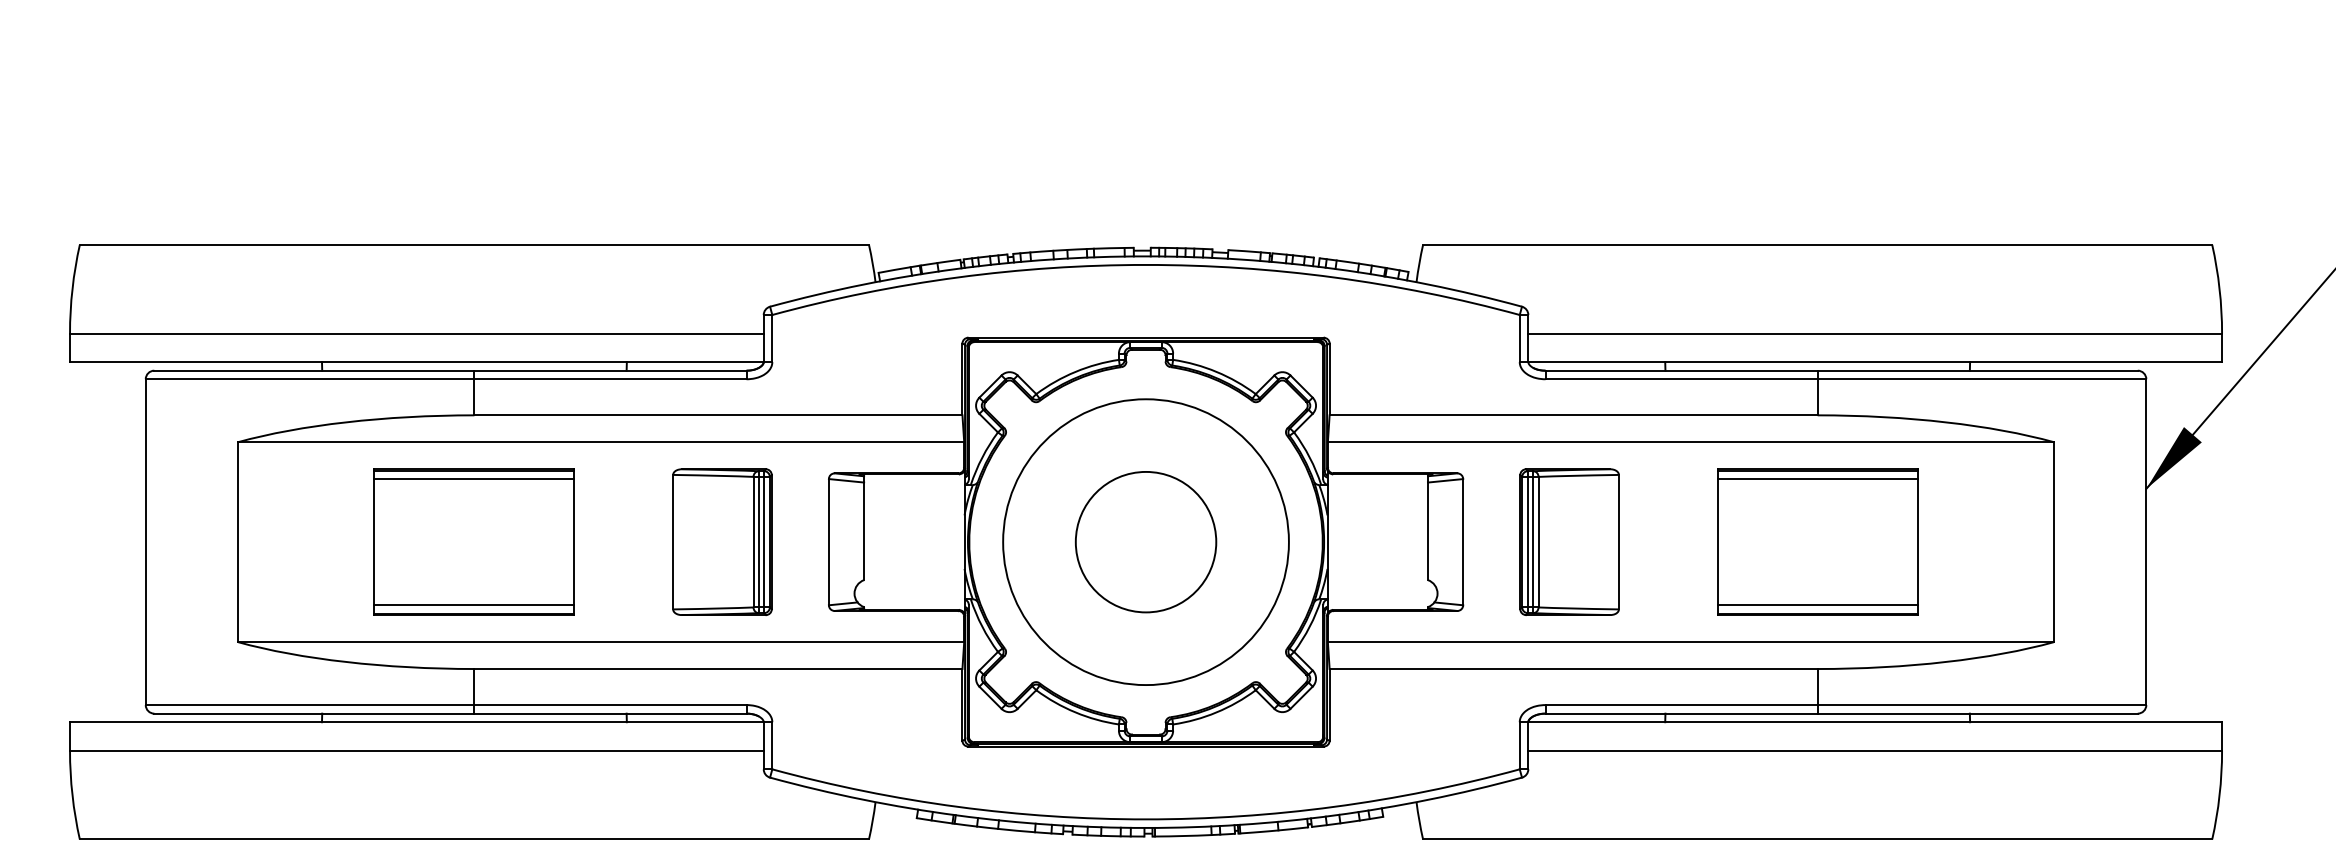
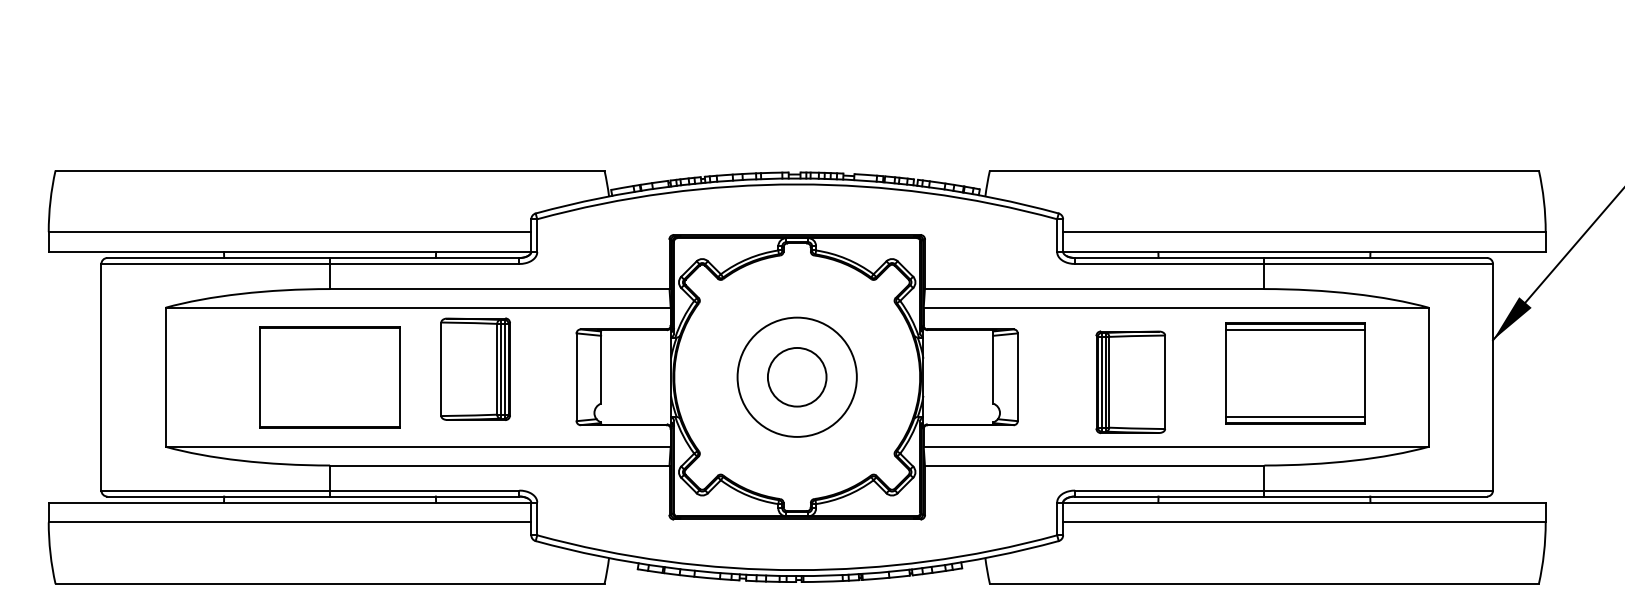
line: (473, 479) -> (329, 333), removed
part: (722, 541) -> (475, 368), moved
circle: (1144, 541) -> (796, 376), size x0.6
part: (1569, 541) -> (1130, 381), moved
circle: (1146, 542) -> (797, 377), size x0.6
part: (1817, 542) -> (1295, 373), moved
line: (473, 605) -> (329, 421), removed

